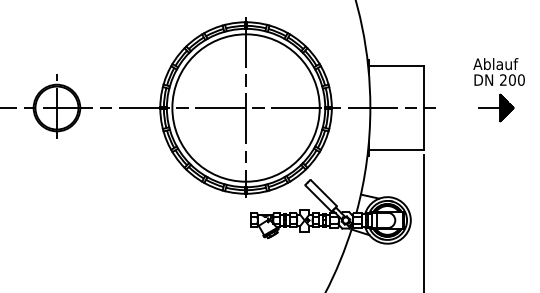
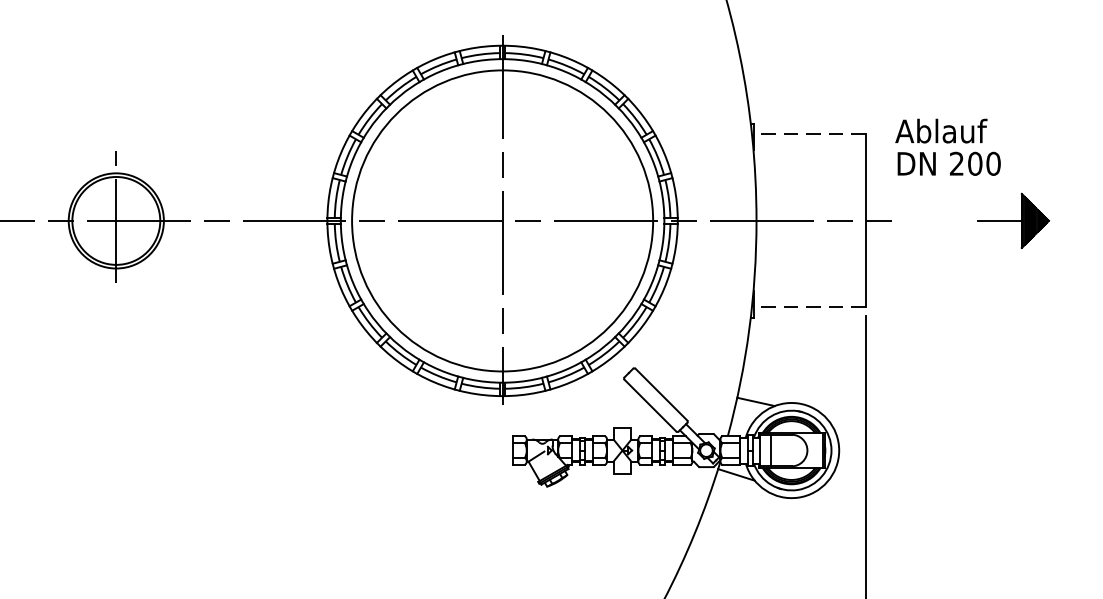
line: (395, 65) -> (807, 134), solid -> dashed
text: (498, 71) -> (946, 146), moved
line: (395, 150) -> (807, 307), solid -> dashed

